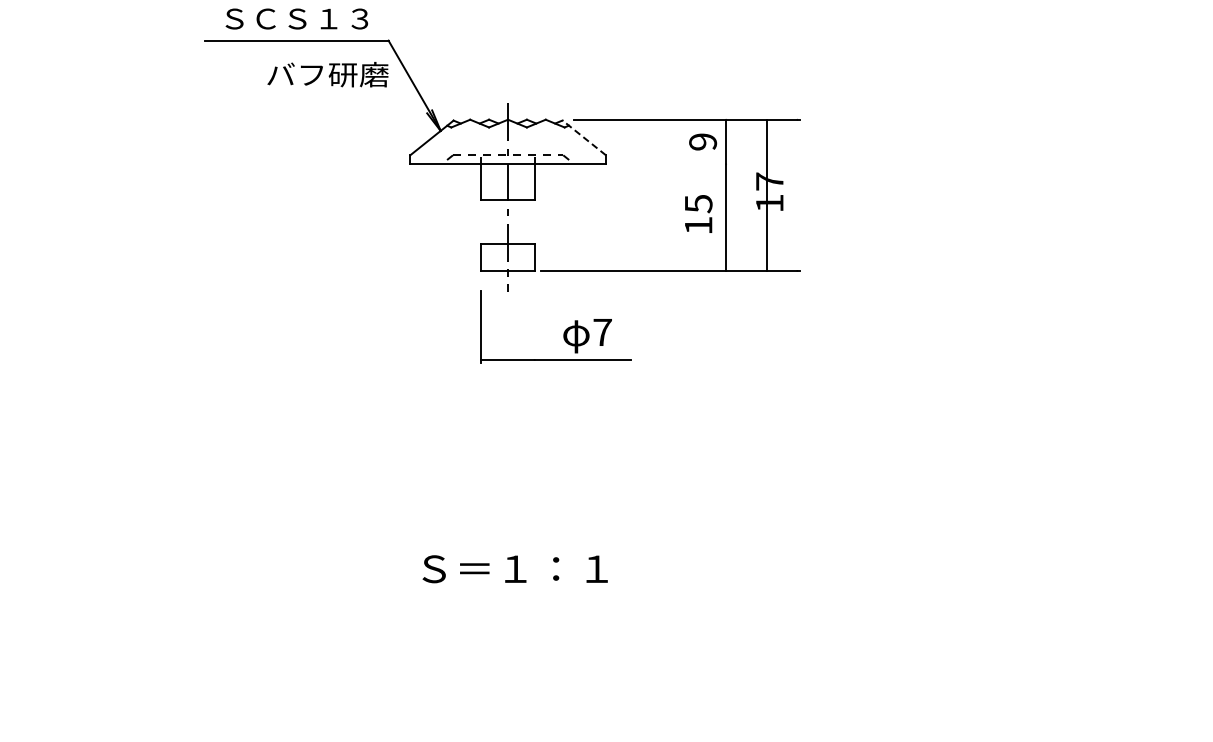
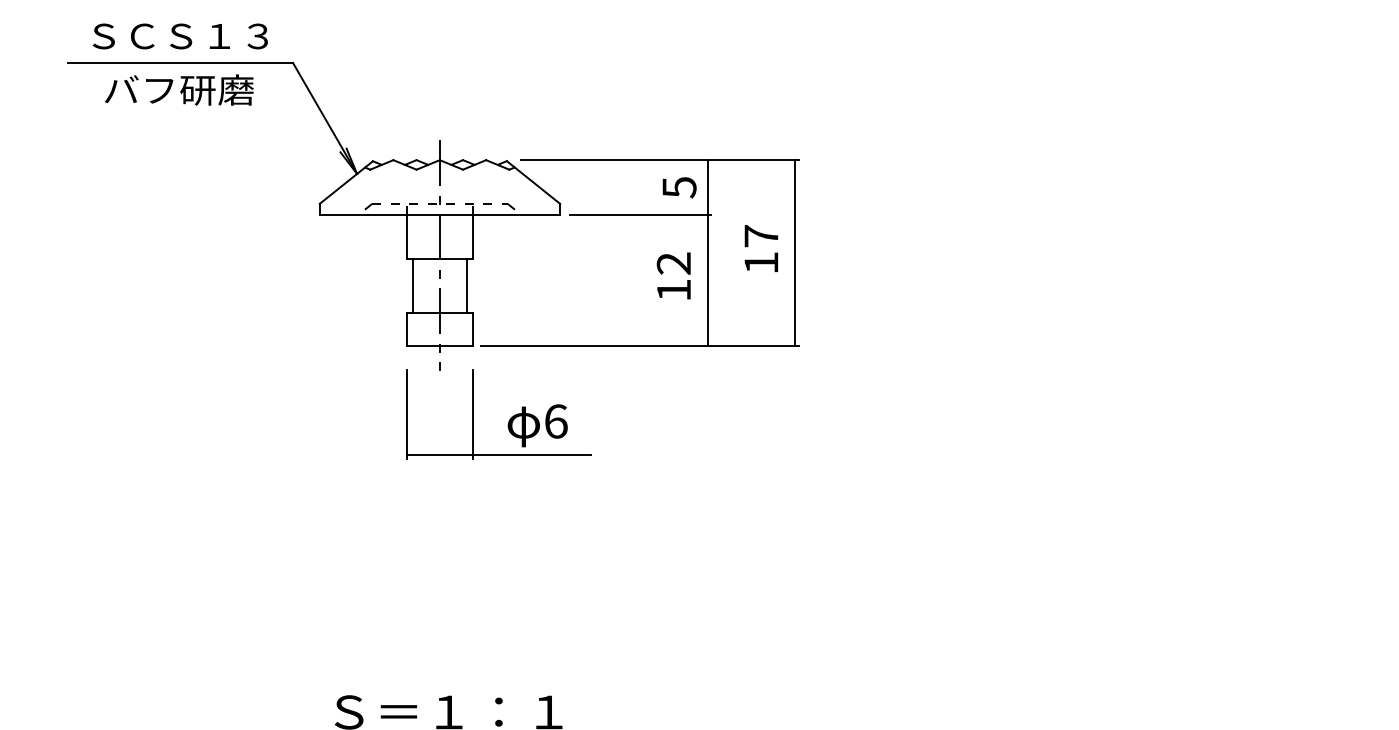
text: (327, 74) -> (178, 89), moved
line: (584, 137) -> (533, 182), dashed -> solid
text: (702, 141) -> (678, 186), 9 -> 5
line: (671, 164) -> (640, 215), added
line: (767, 194) -> (795, 252), moved
text: (698, 203) -> (673, 263), 15 -> 12
line: (485, 221) -> (412, 285), added
line: (530, 221) -> (467, 285), added
line: (534, 326) -> (472, 414), added
text: (602, 332) -> (555, 421), 7 -> 6

